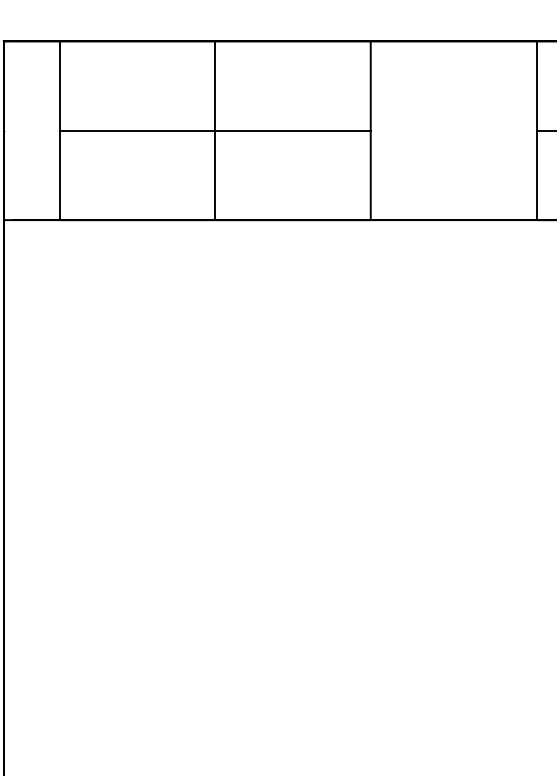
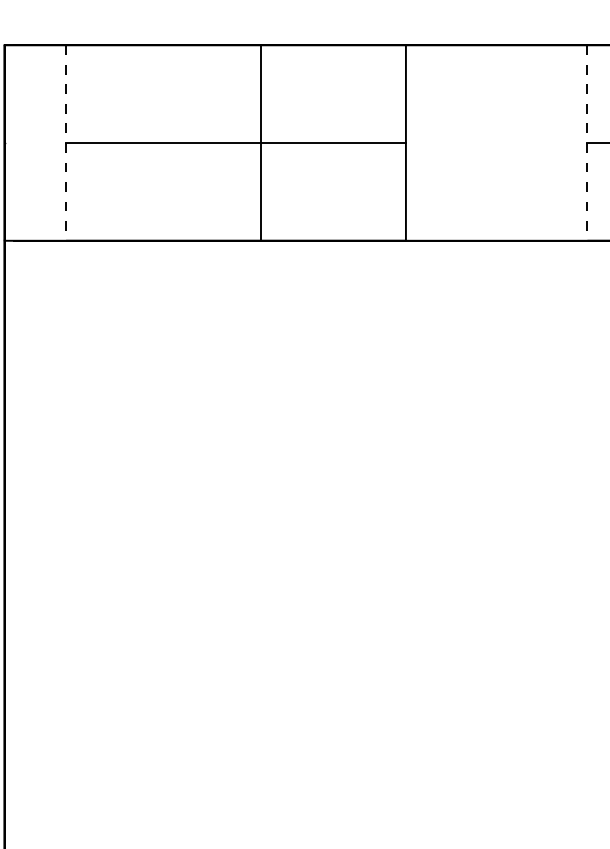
line: (215, 130) -> (261, 142), moved
line: (60, 131) -> (66, 143), solid -> dashed
line: (536, 131) -> (587, 143), solid -> dashed

